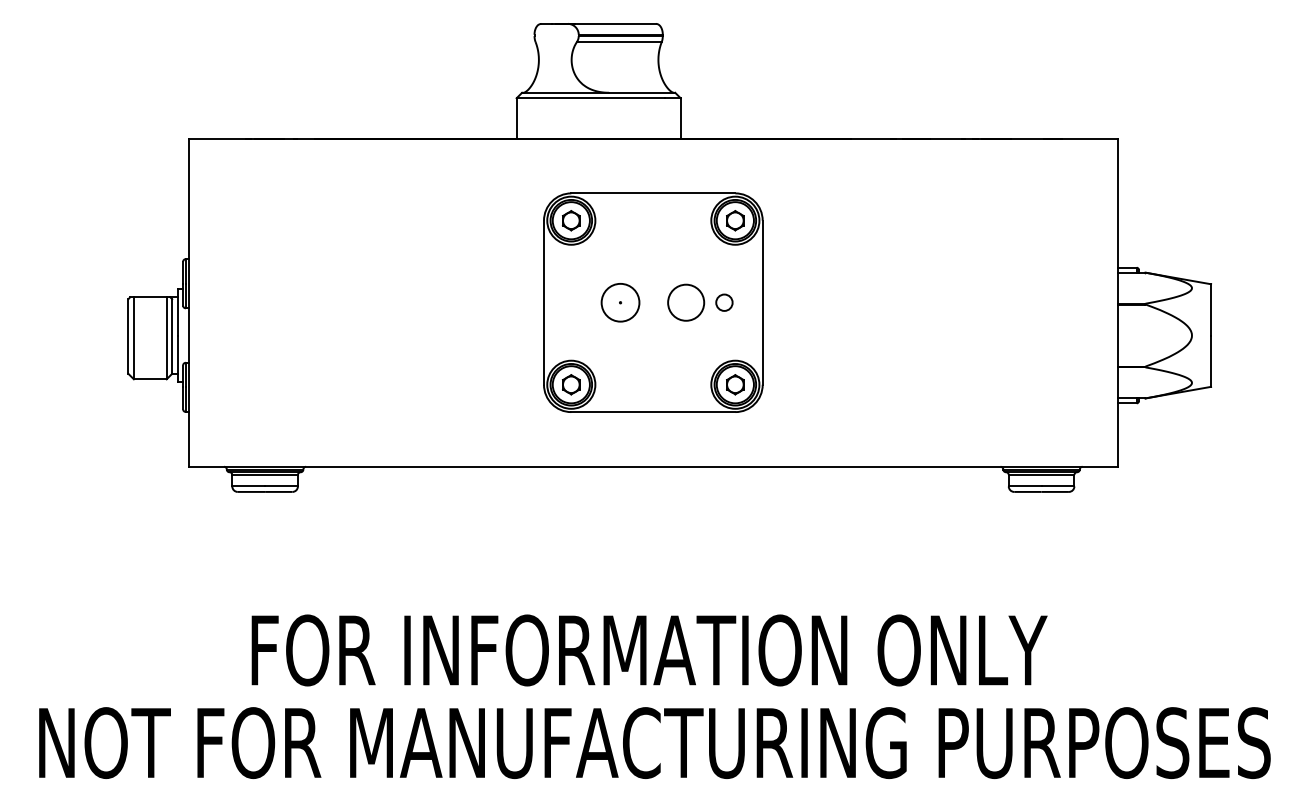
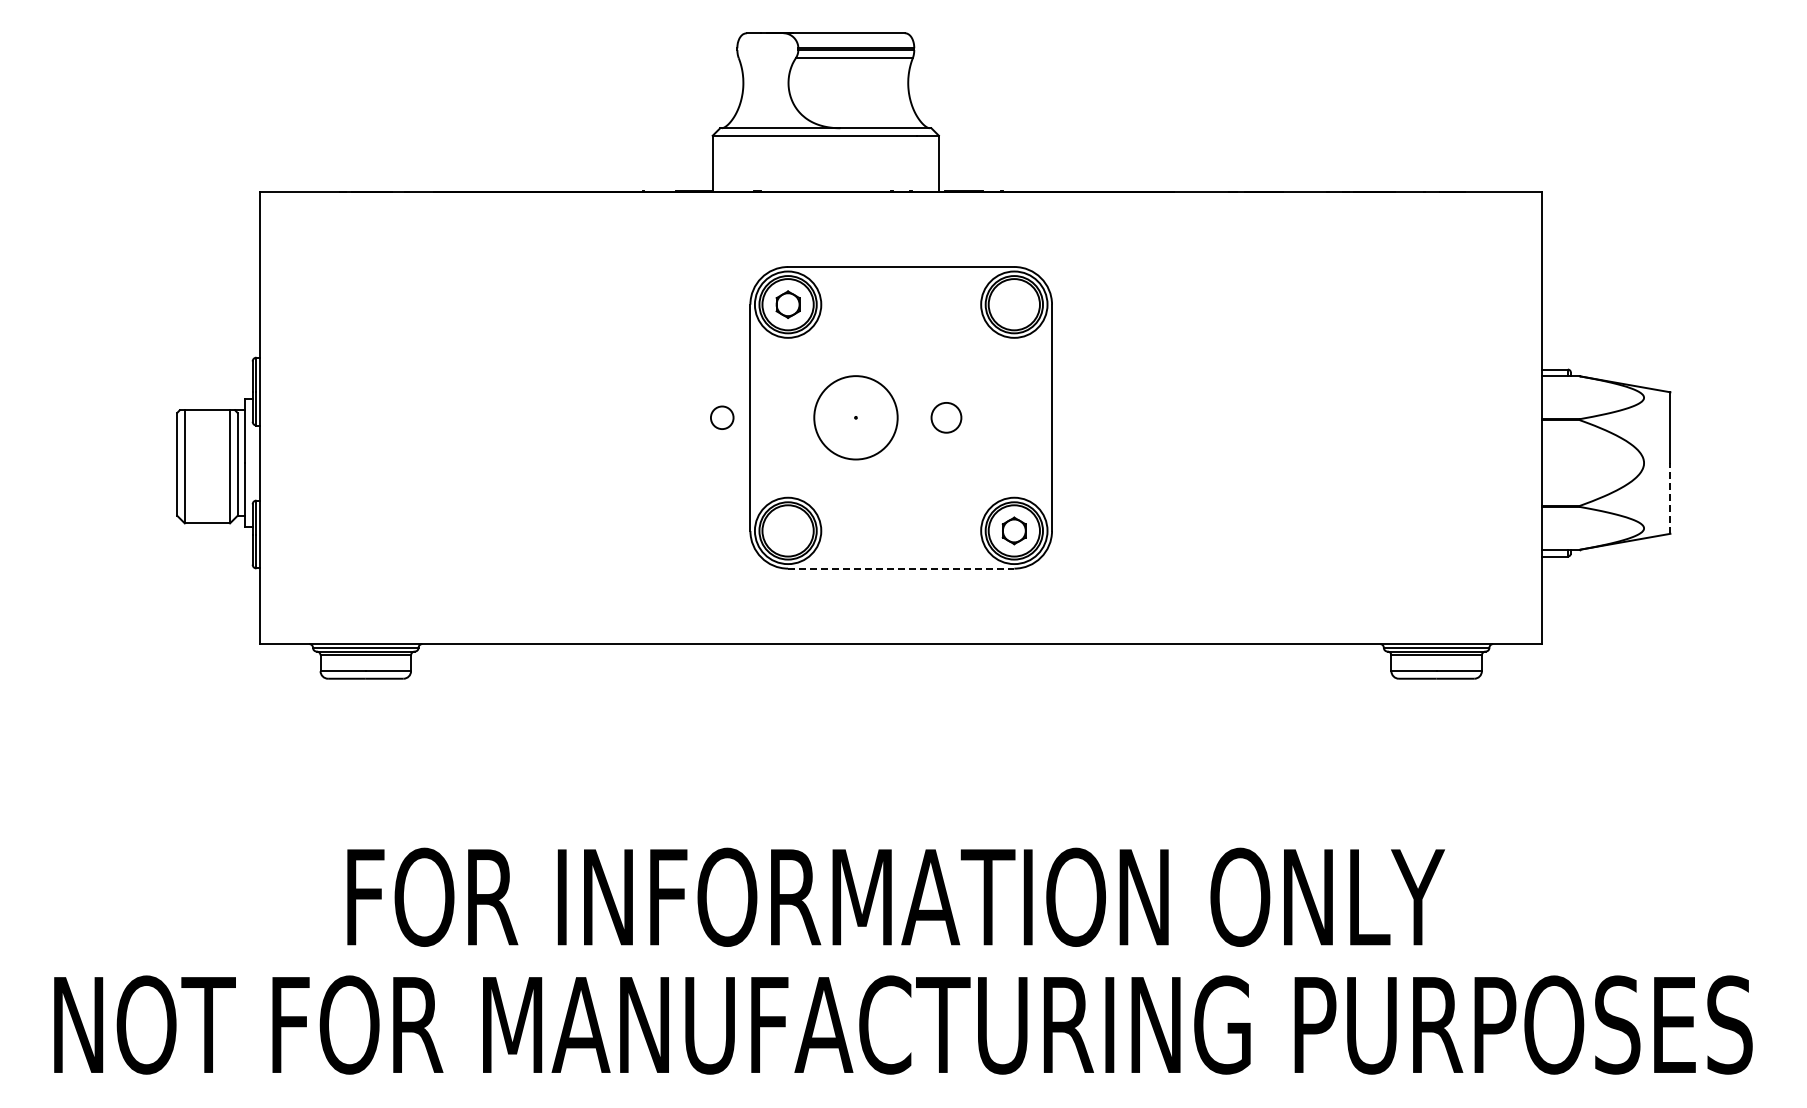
part: (734, 220) -> (1013, 304), removed
circle: (620, 302) -> (855, 417), size x1.6
circle: (686, 302) -> (946, 417), size x0.6
circle: (724, 302) -> (722, 417), moved
line: (1211, 360) -> (1670, 497), solid -> dashed
part: (570, 384) -> (787, 530), removed
line: (653, 412) -> (901, 568), solid -> dashed

